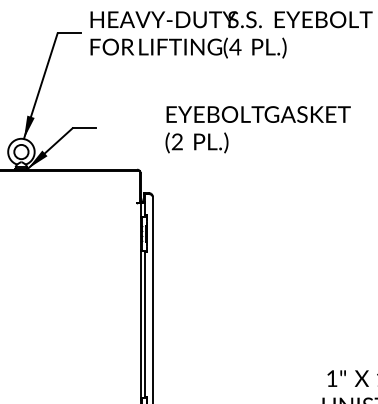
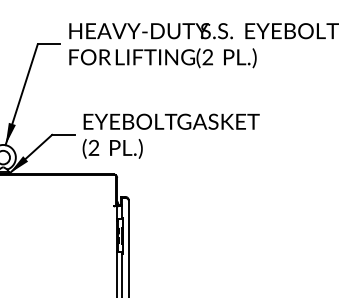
text: (235, 46) -> (207, 56), (4 -> (2
text: (257, 129) -> (170, 136), moved

